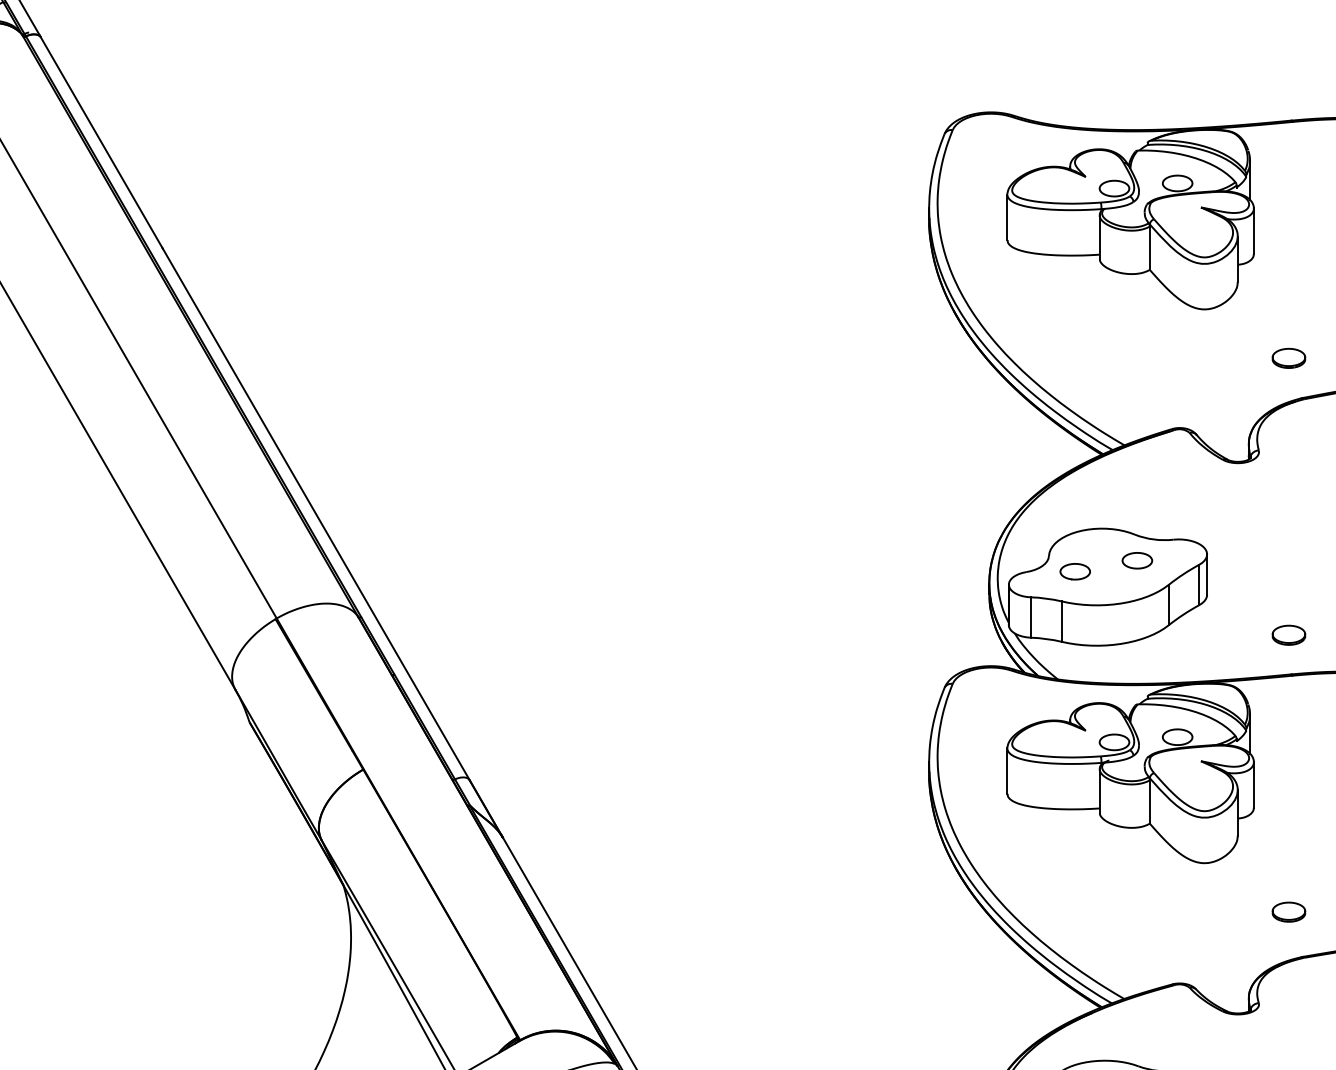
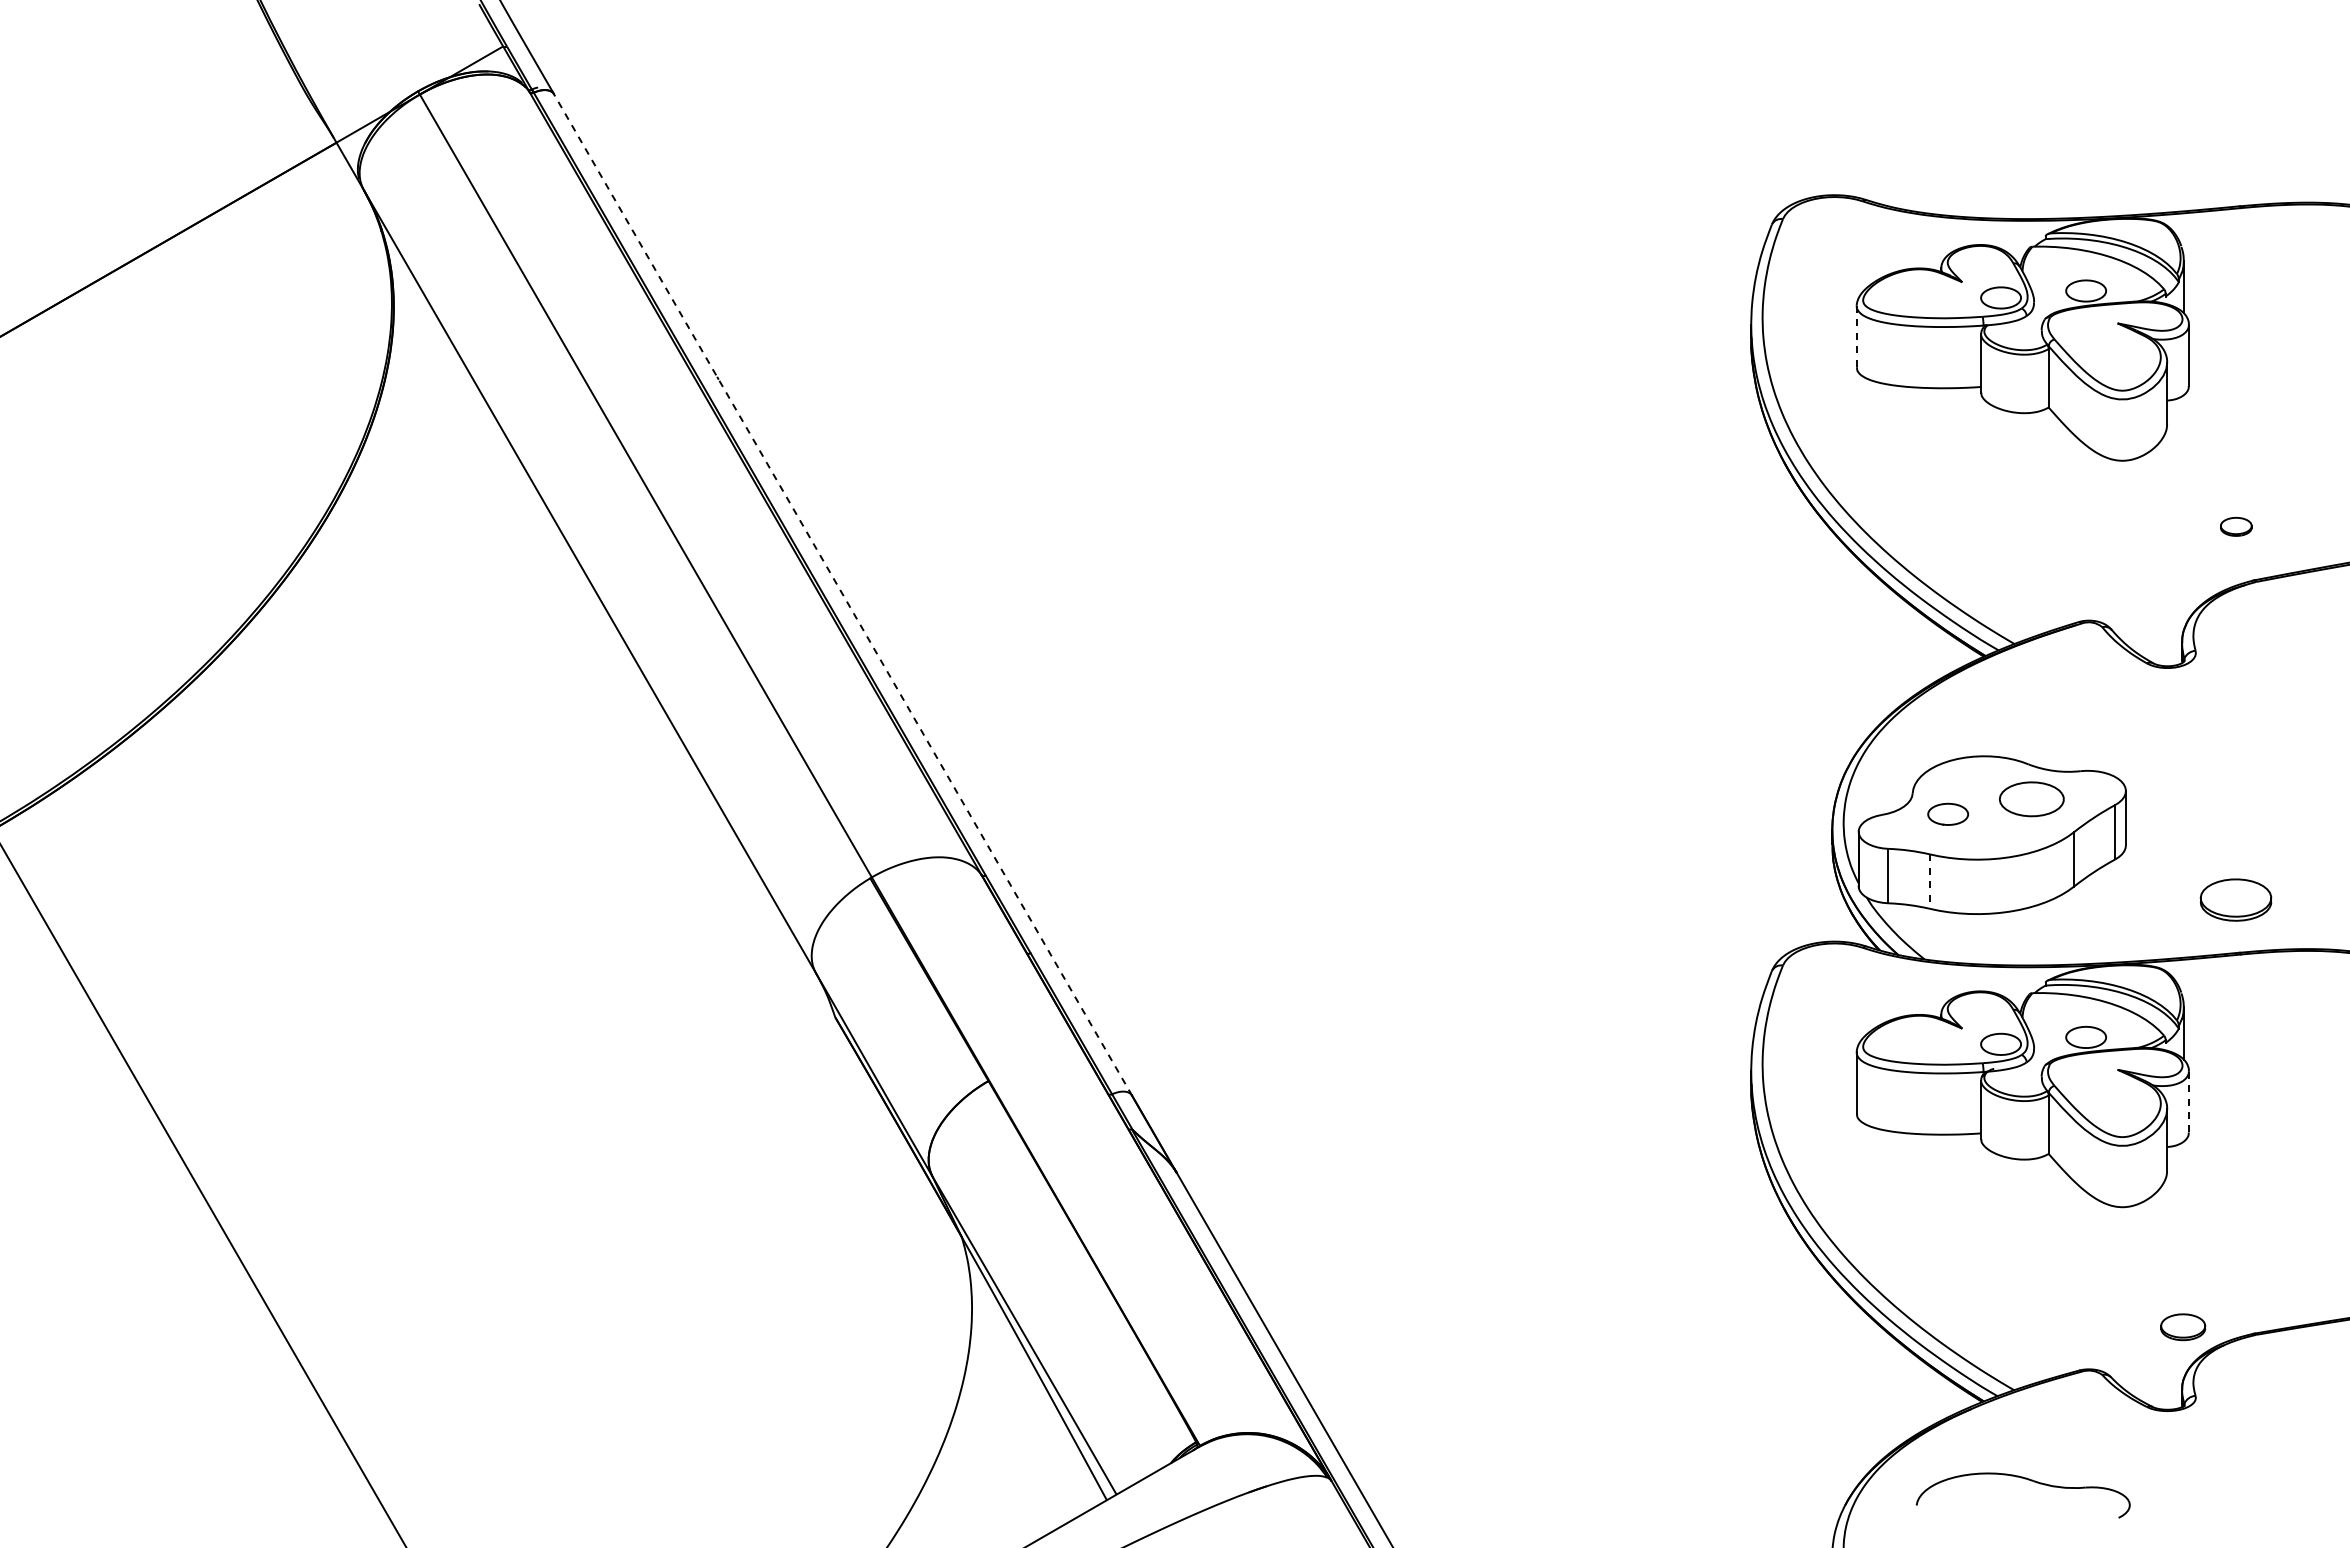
line: (1007, 217) -> (1856, 336), solid -> dashed
part: (1289, 358) -> (2236, 526), size x0.7
line: (254, 408) -> (842, 594), solid -> dashed
part: (1137, 560) -> (2031, 799), size x1.6
line: (1061, 622) -> (1929, 882), solid -> dashed
part: (1289, 634) -> (2236, 899), size x1.6
line: (1253, 784) -> (2188, 1101), solid -> dashed
part: (1289, 912) -> (2183, 1327), moved

